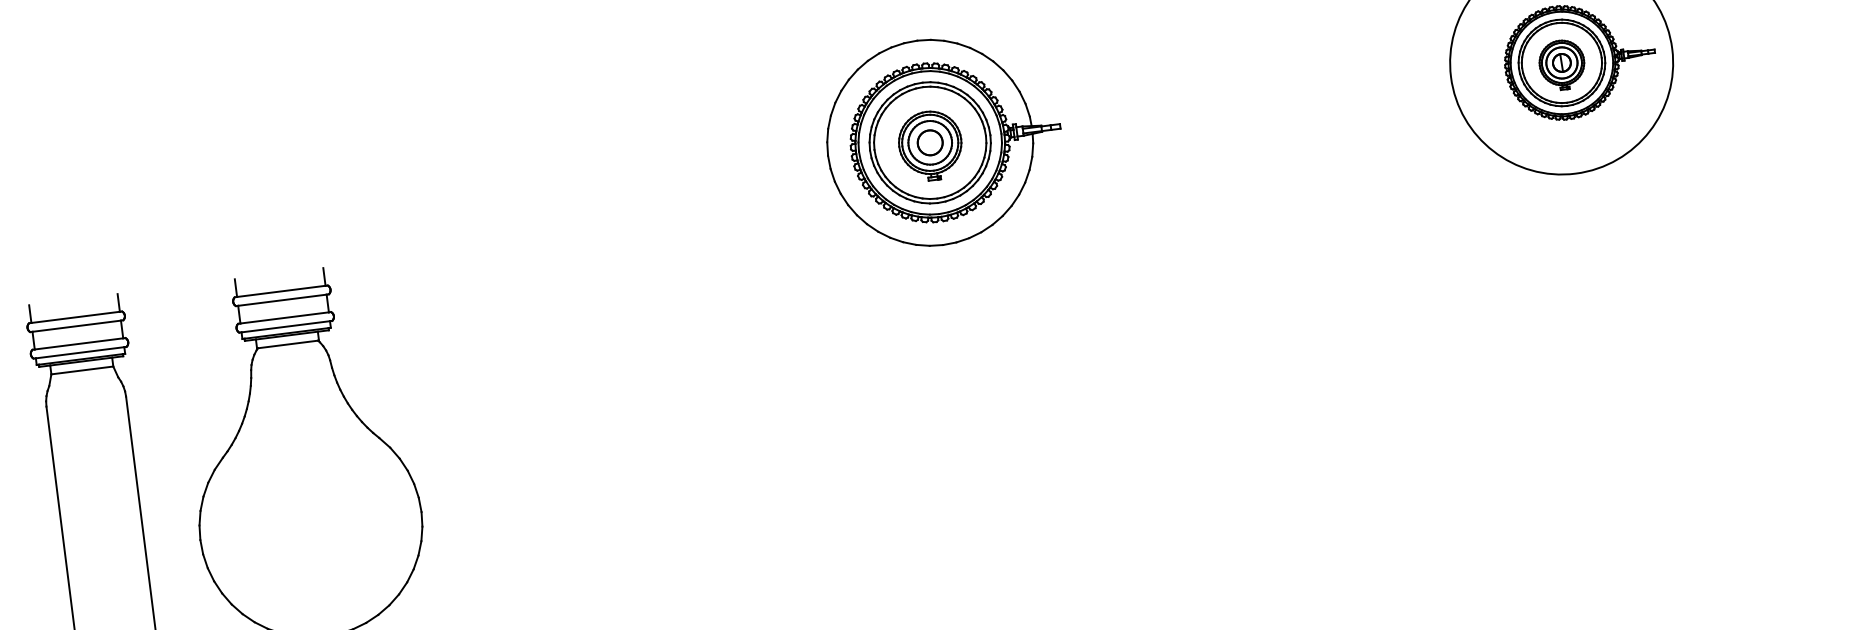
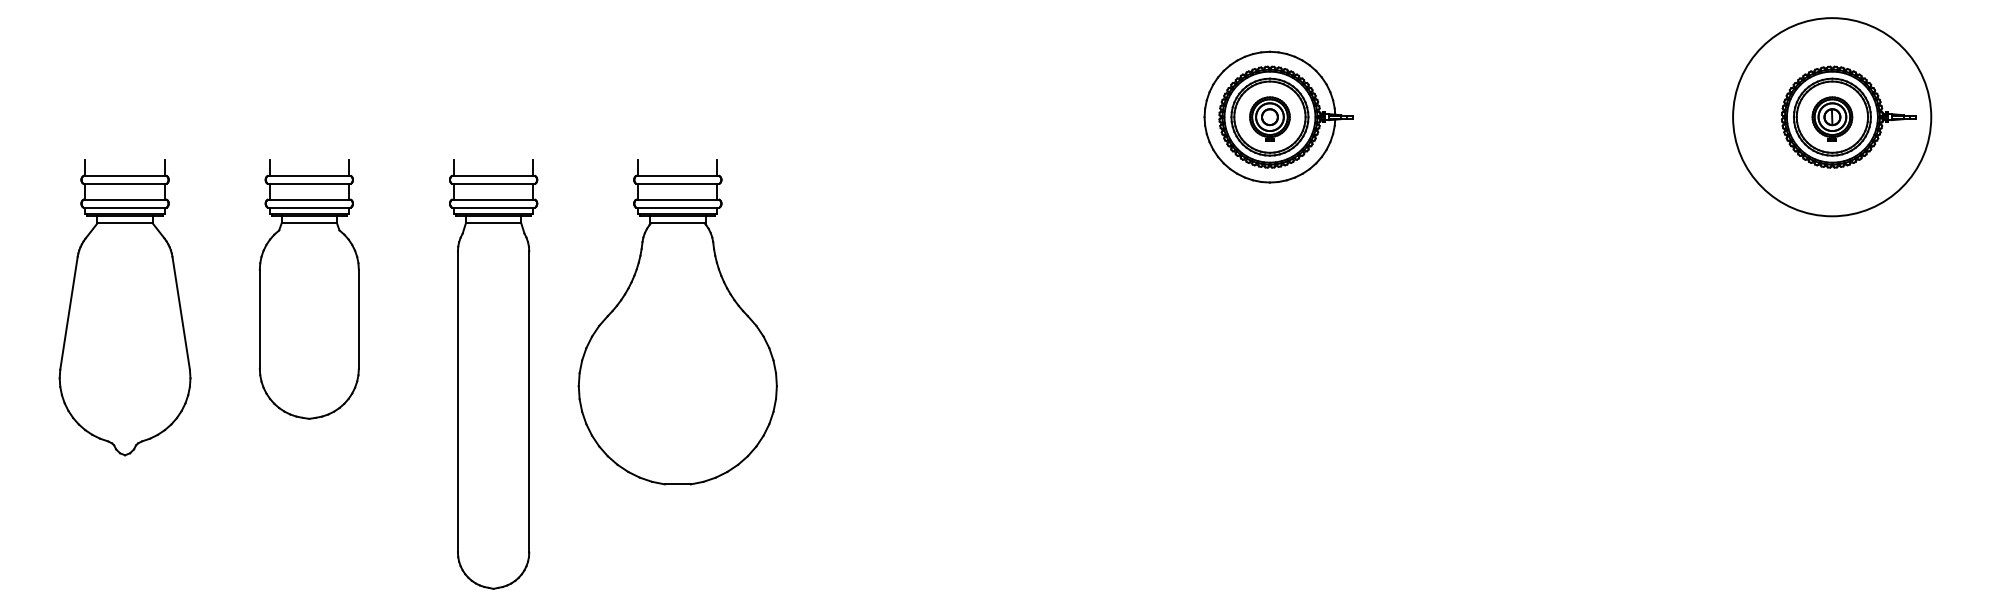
part: (943, 140) -> (1278, 116), size x0.71

